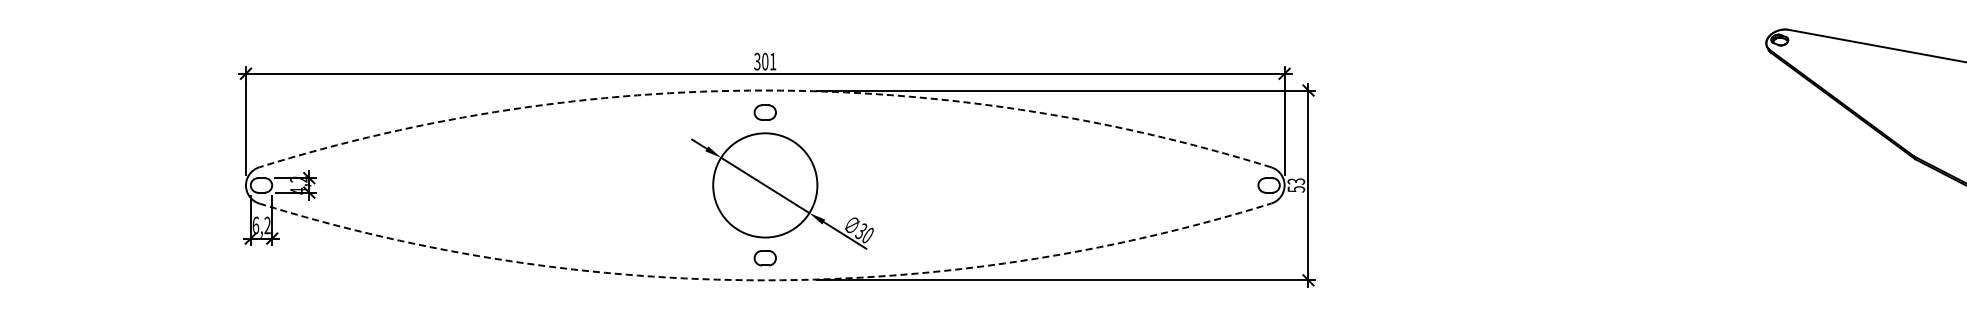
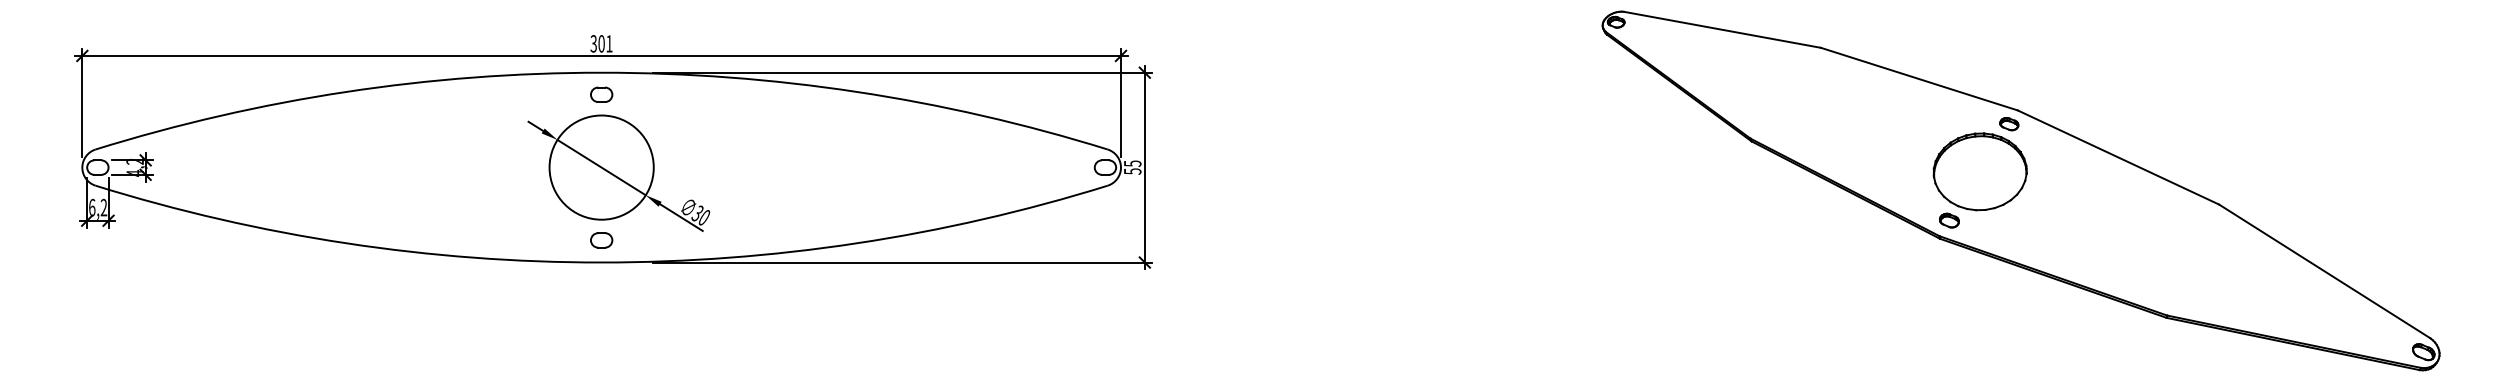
arc: (765, 90) -> (601, 72), dashed -> solid
text: (1295, 181) -> (1131, 163), 53 -> 55
arc: (765, 280) -> (601, 262), dashed -> solid

